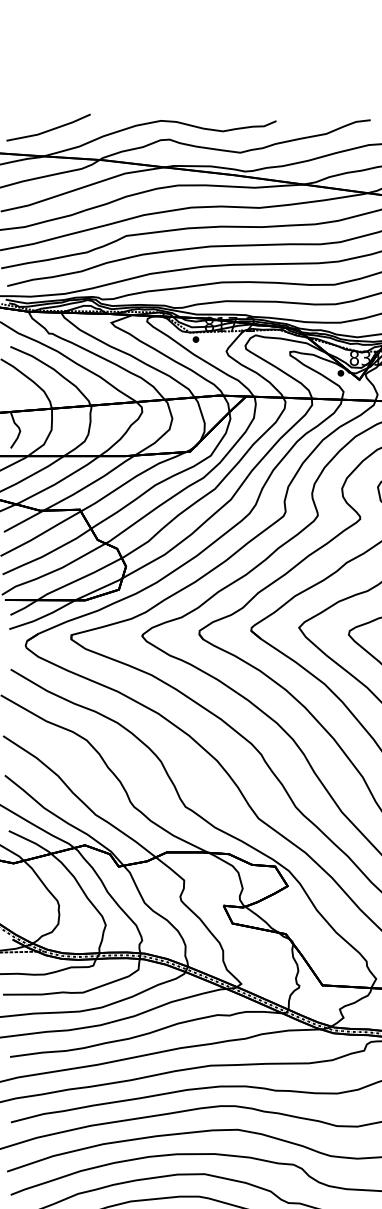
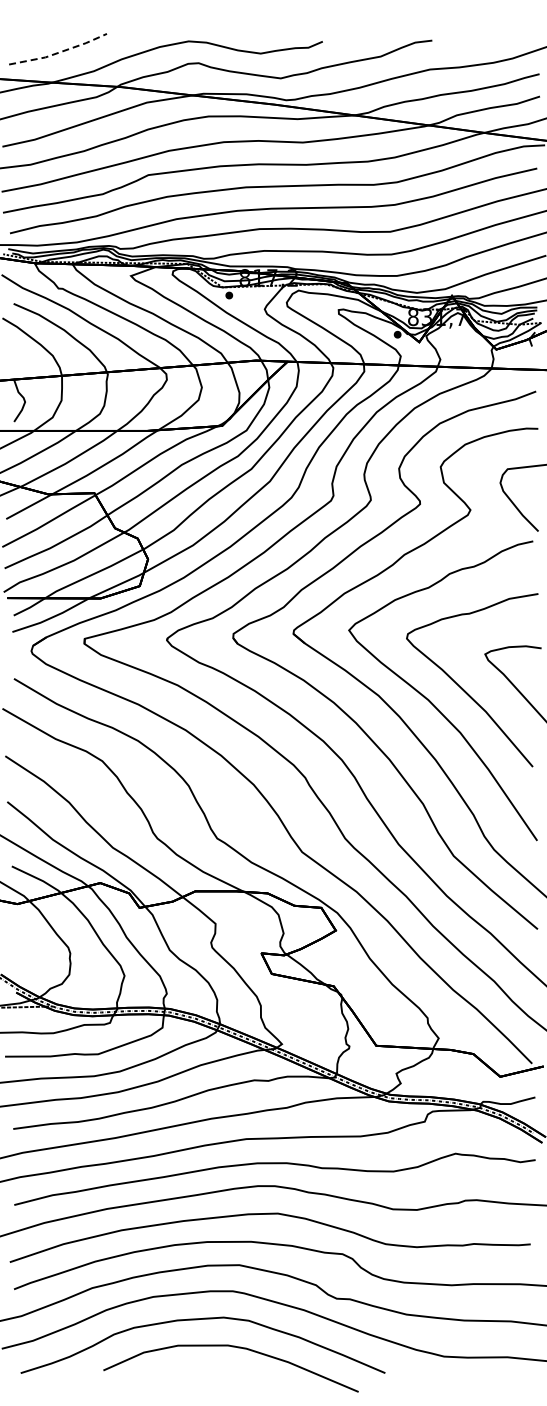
line: (48, 130) -> (58, 52), solid -> dashed

